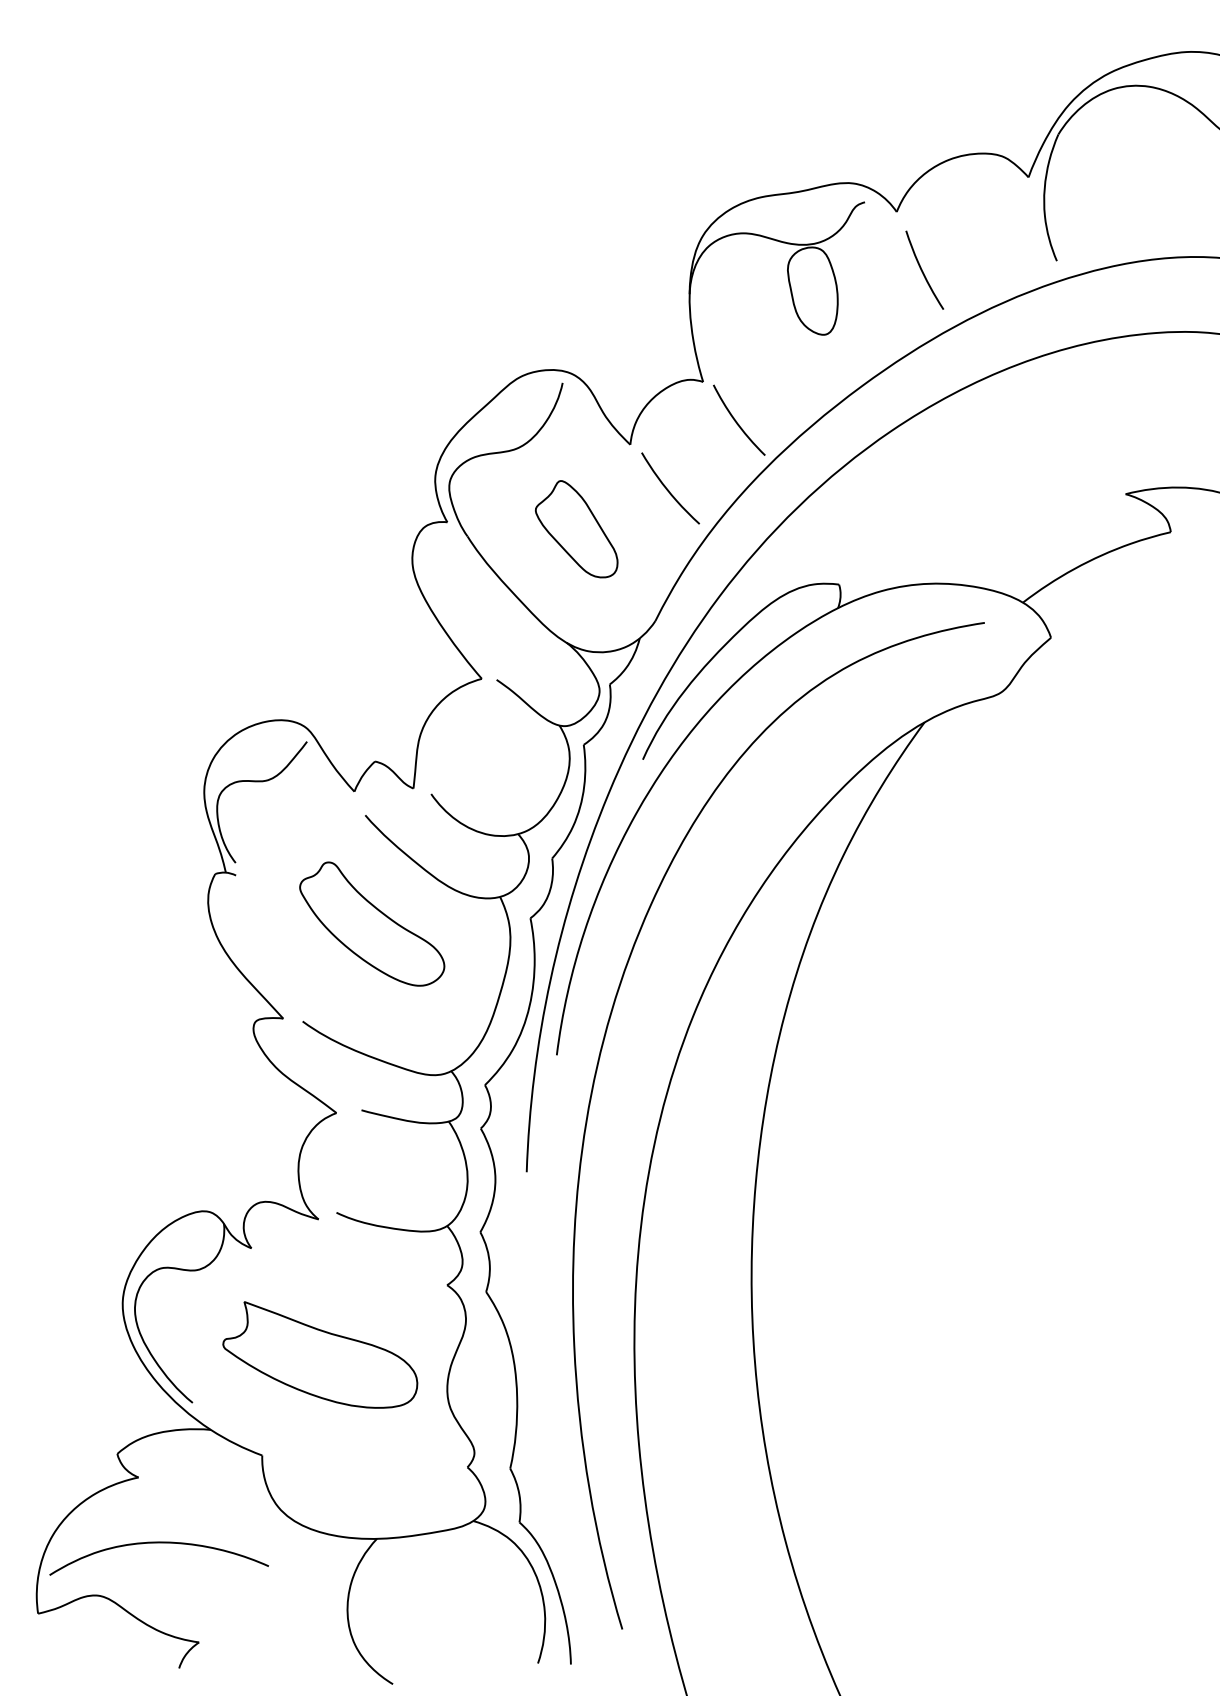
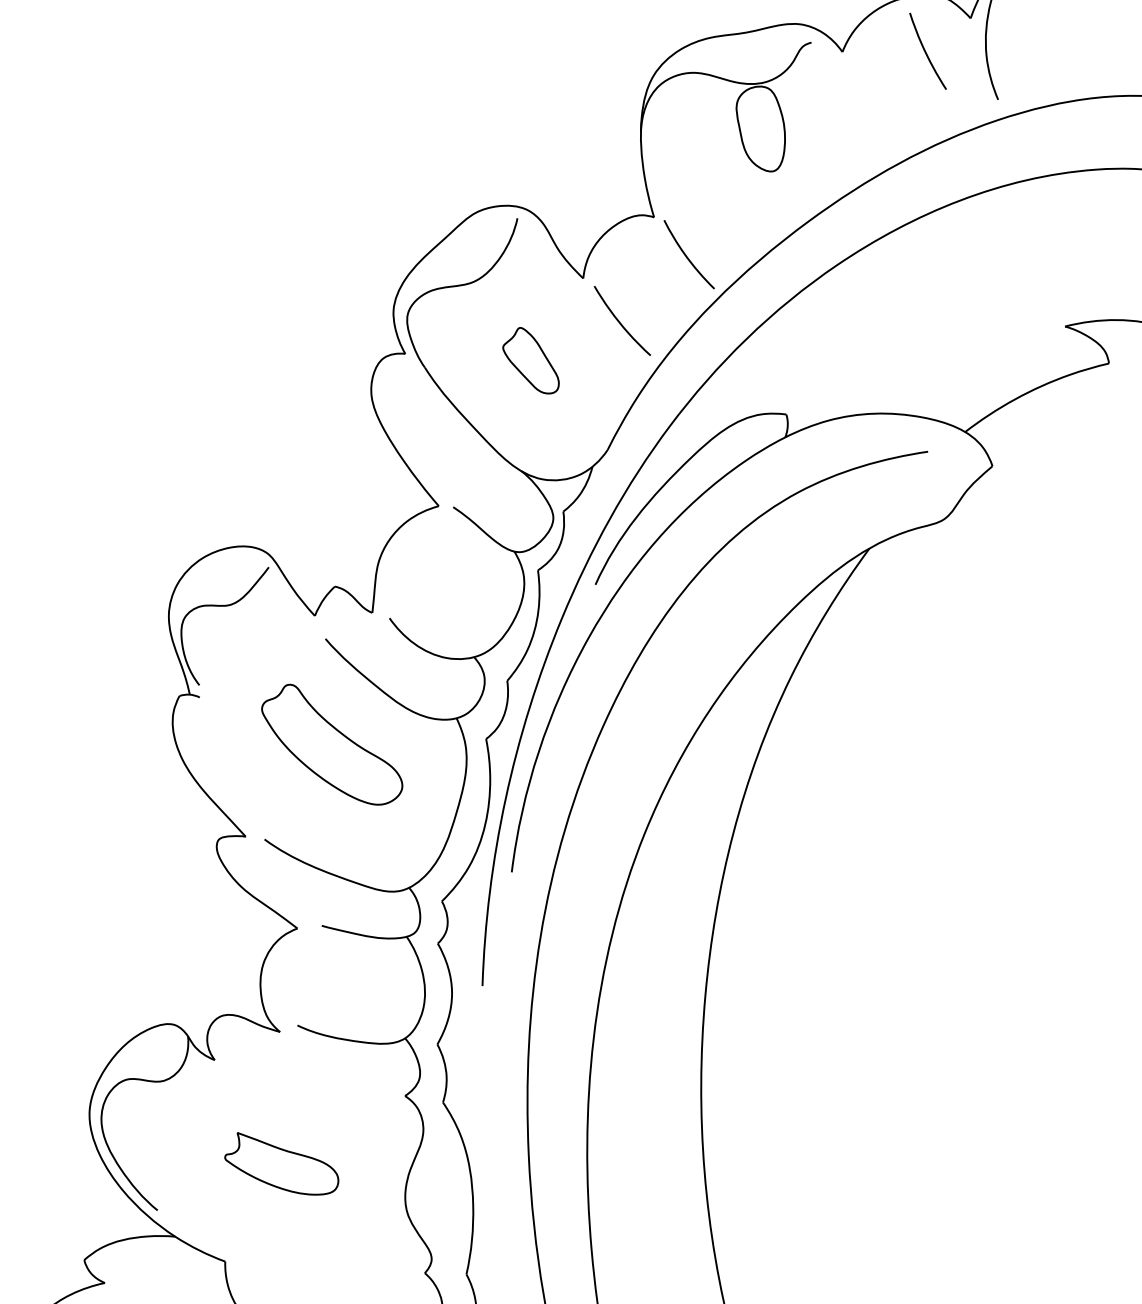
curve: (922, 269) -> (925, 50), moved
part: (576, 529) -> (530, 360), size x0.7
part: (320, 1354) -> (281, 1163), size x0.6

